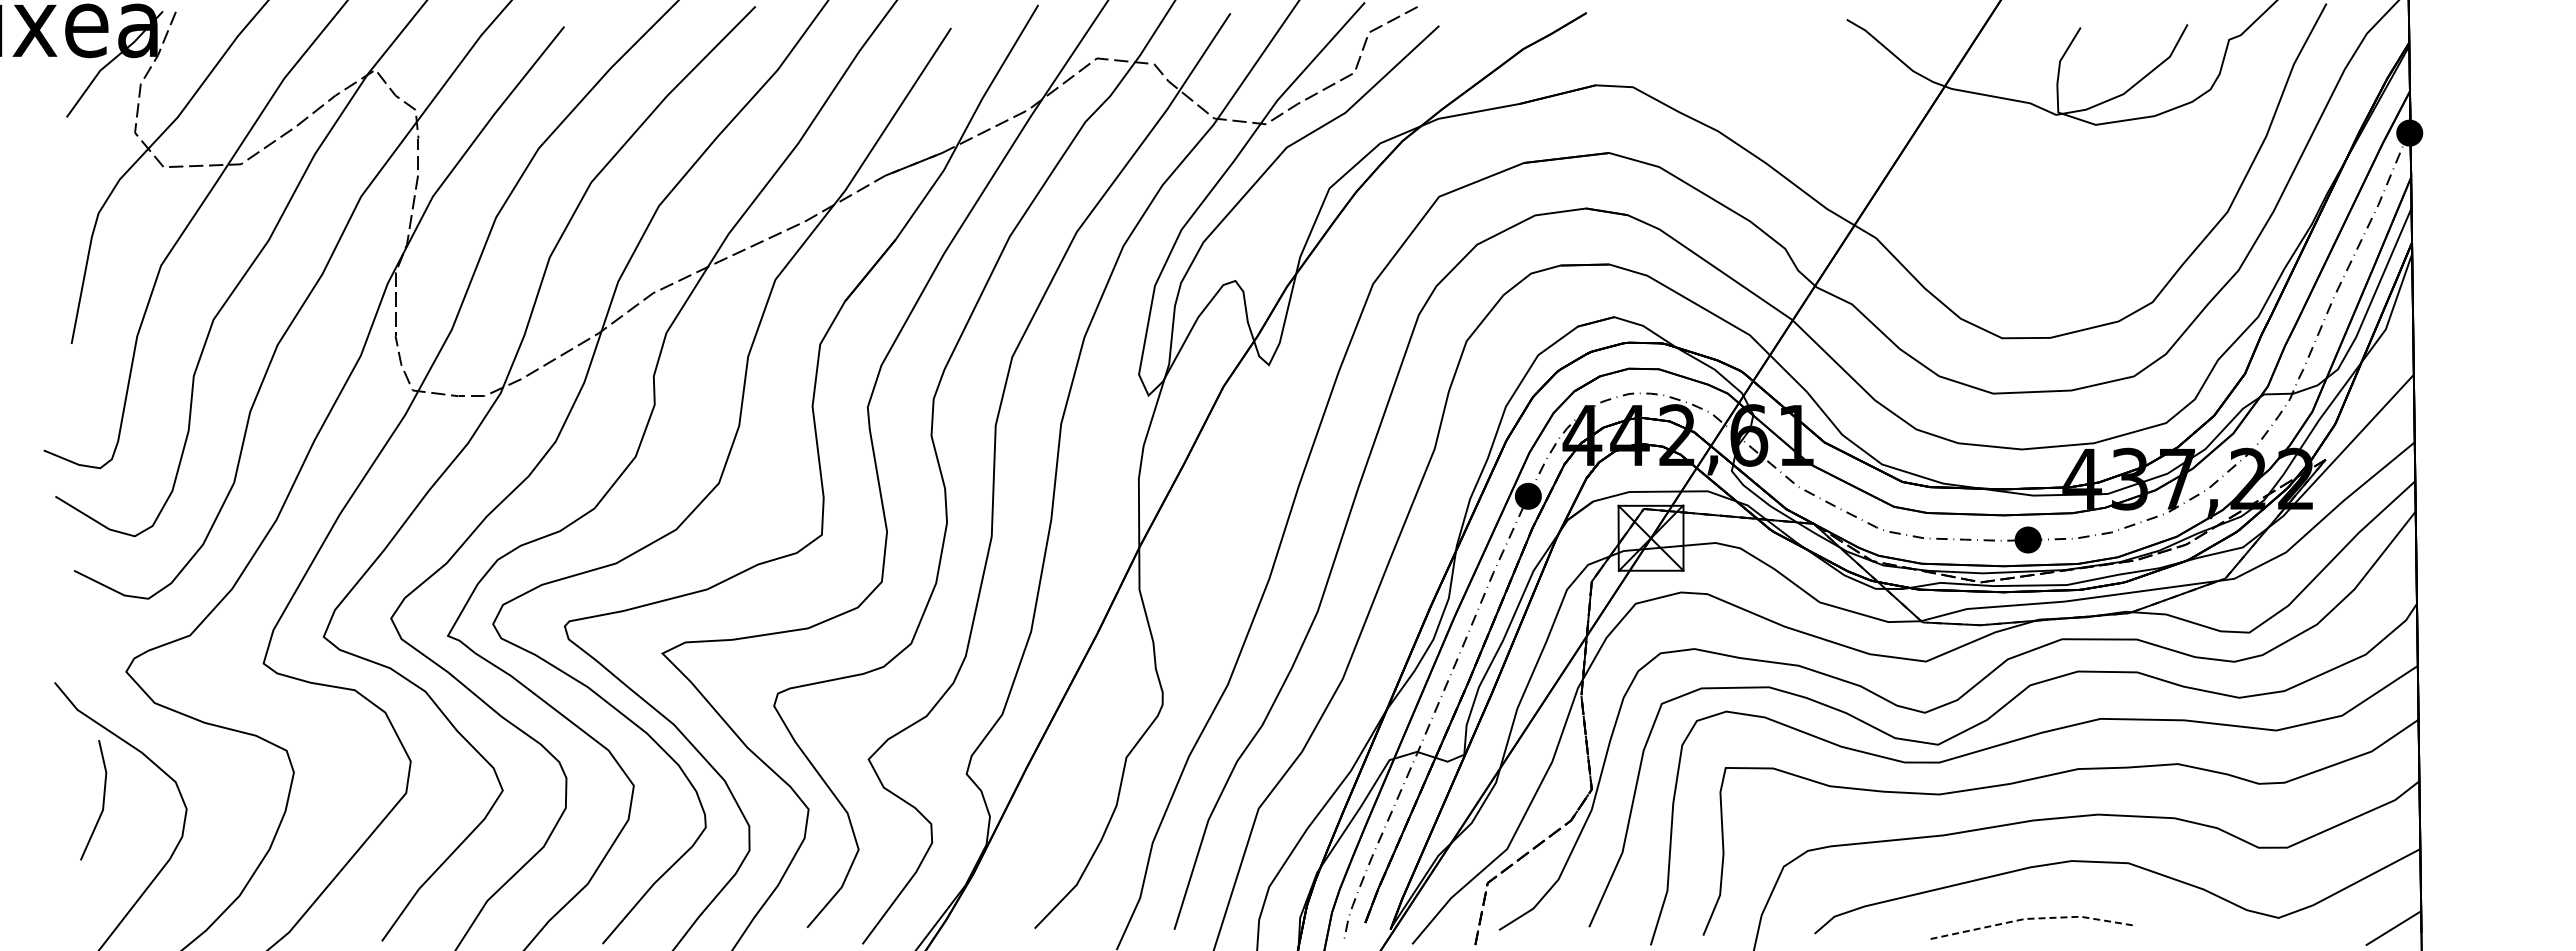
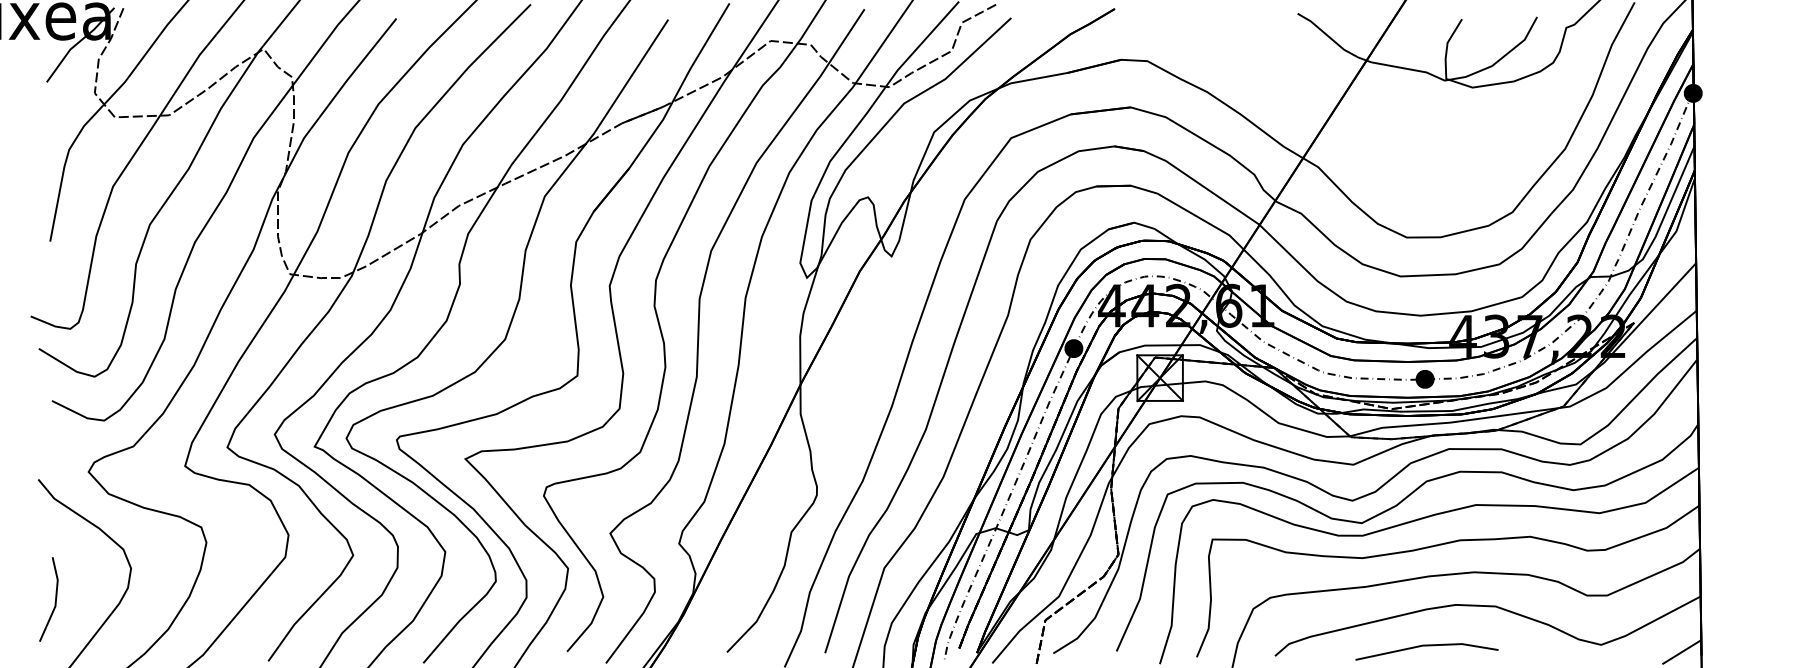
line: (102, 801) -> (55, 600), moved
line: (2030, 918) -> (1426, 645), dashed -> solid

